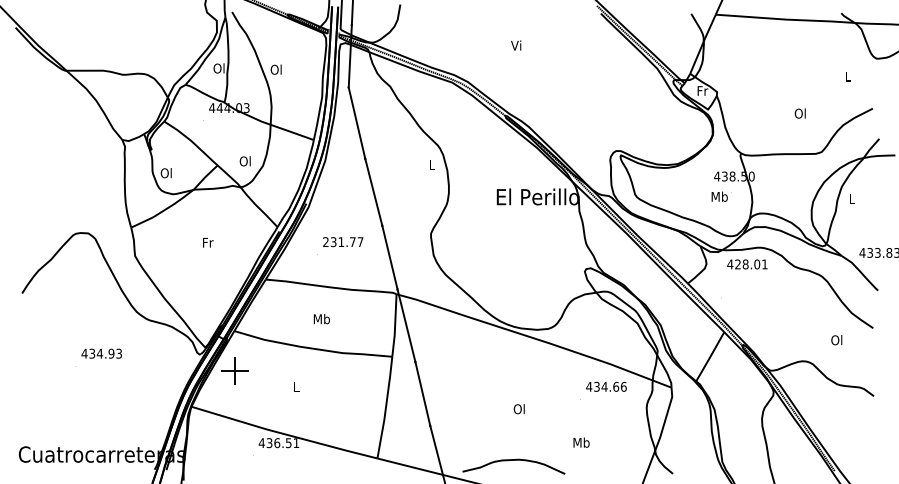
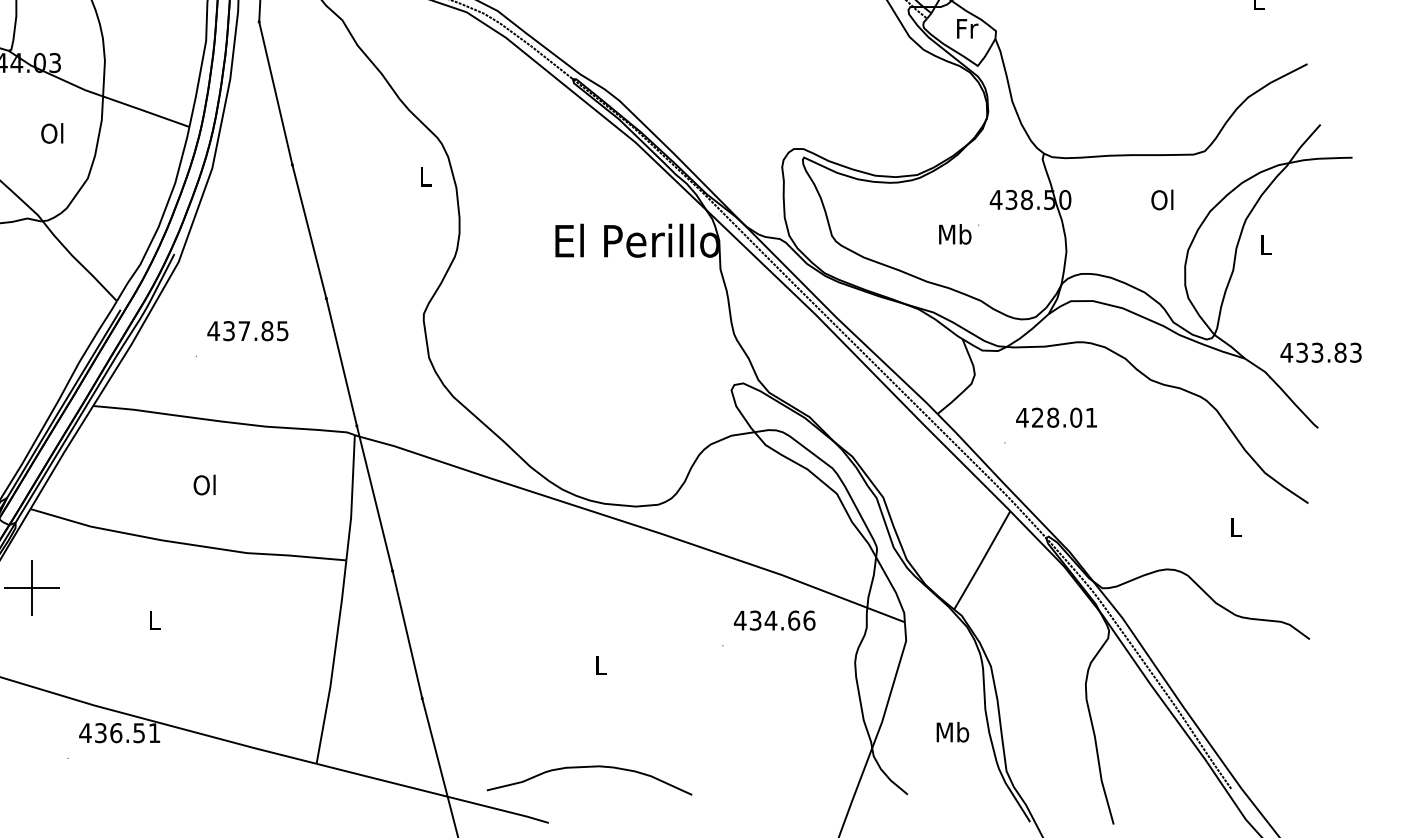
text: (799, 113) -> (1160, 199), moved
text: (244, 161) -> (50, 133), moved
text: (721, 196) -> (958, 233), moved
text: (342, 242) -> (246, 331), 231.77 -> 437.85
text: (747, 264) -> (1056, 417), moved
text: (321, 319) -> (204, 485), Mb -> Ol
text: (836, 340) -> (1234, 527), Ol -> L
text: (518, 409) -> (598, 665), Ol -> L
text: (581, 442) -> (952, 731), moved

